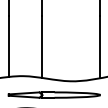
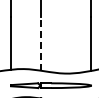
line: (42, 47) -> (40, 43), solid -> dashed

